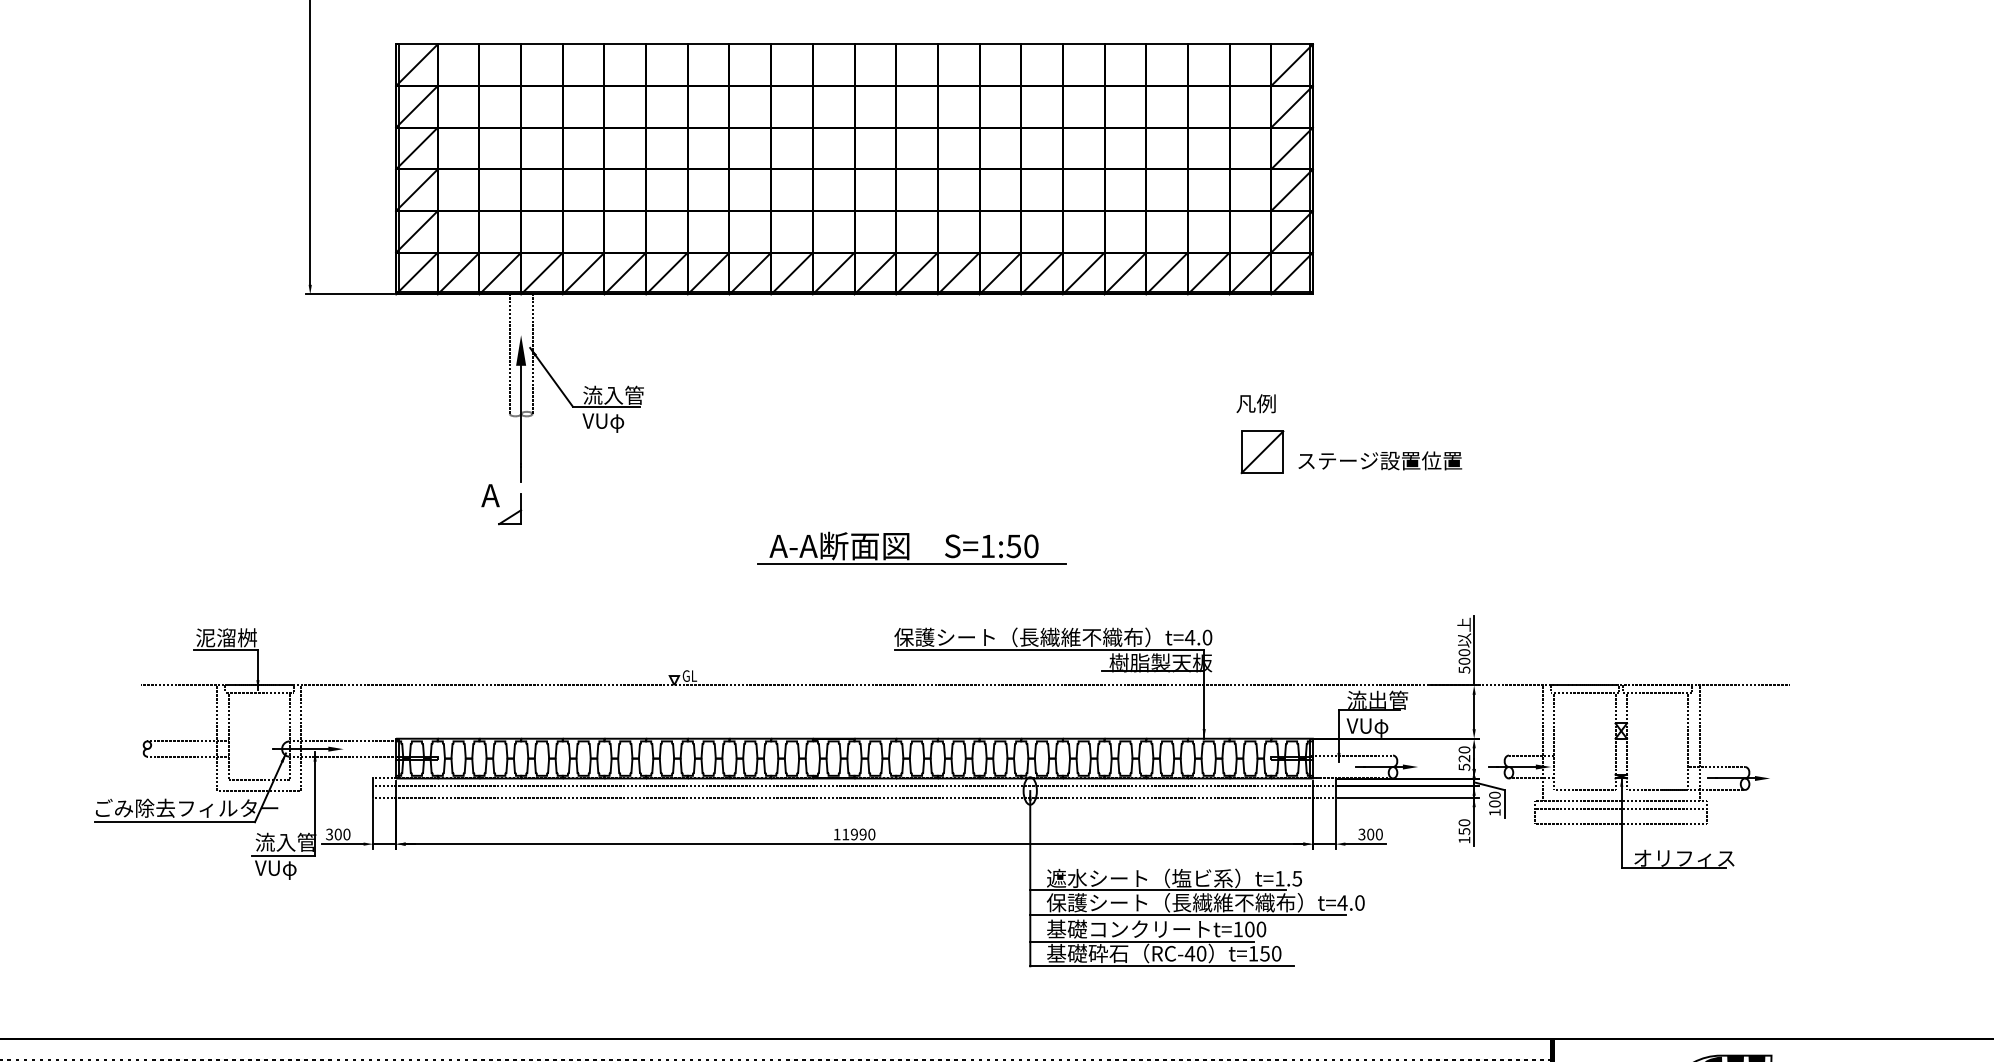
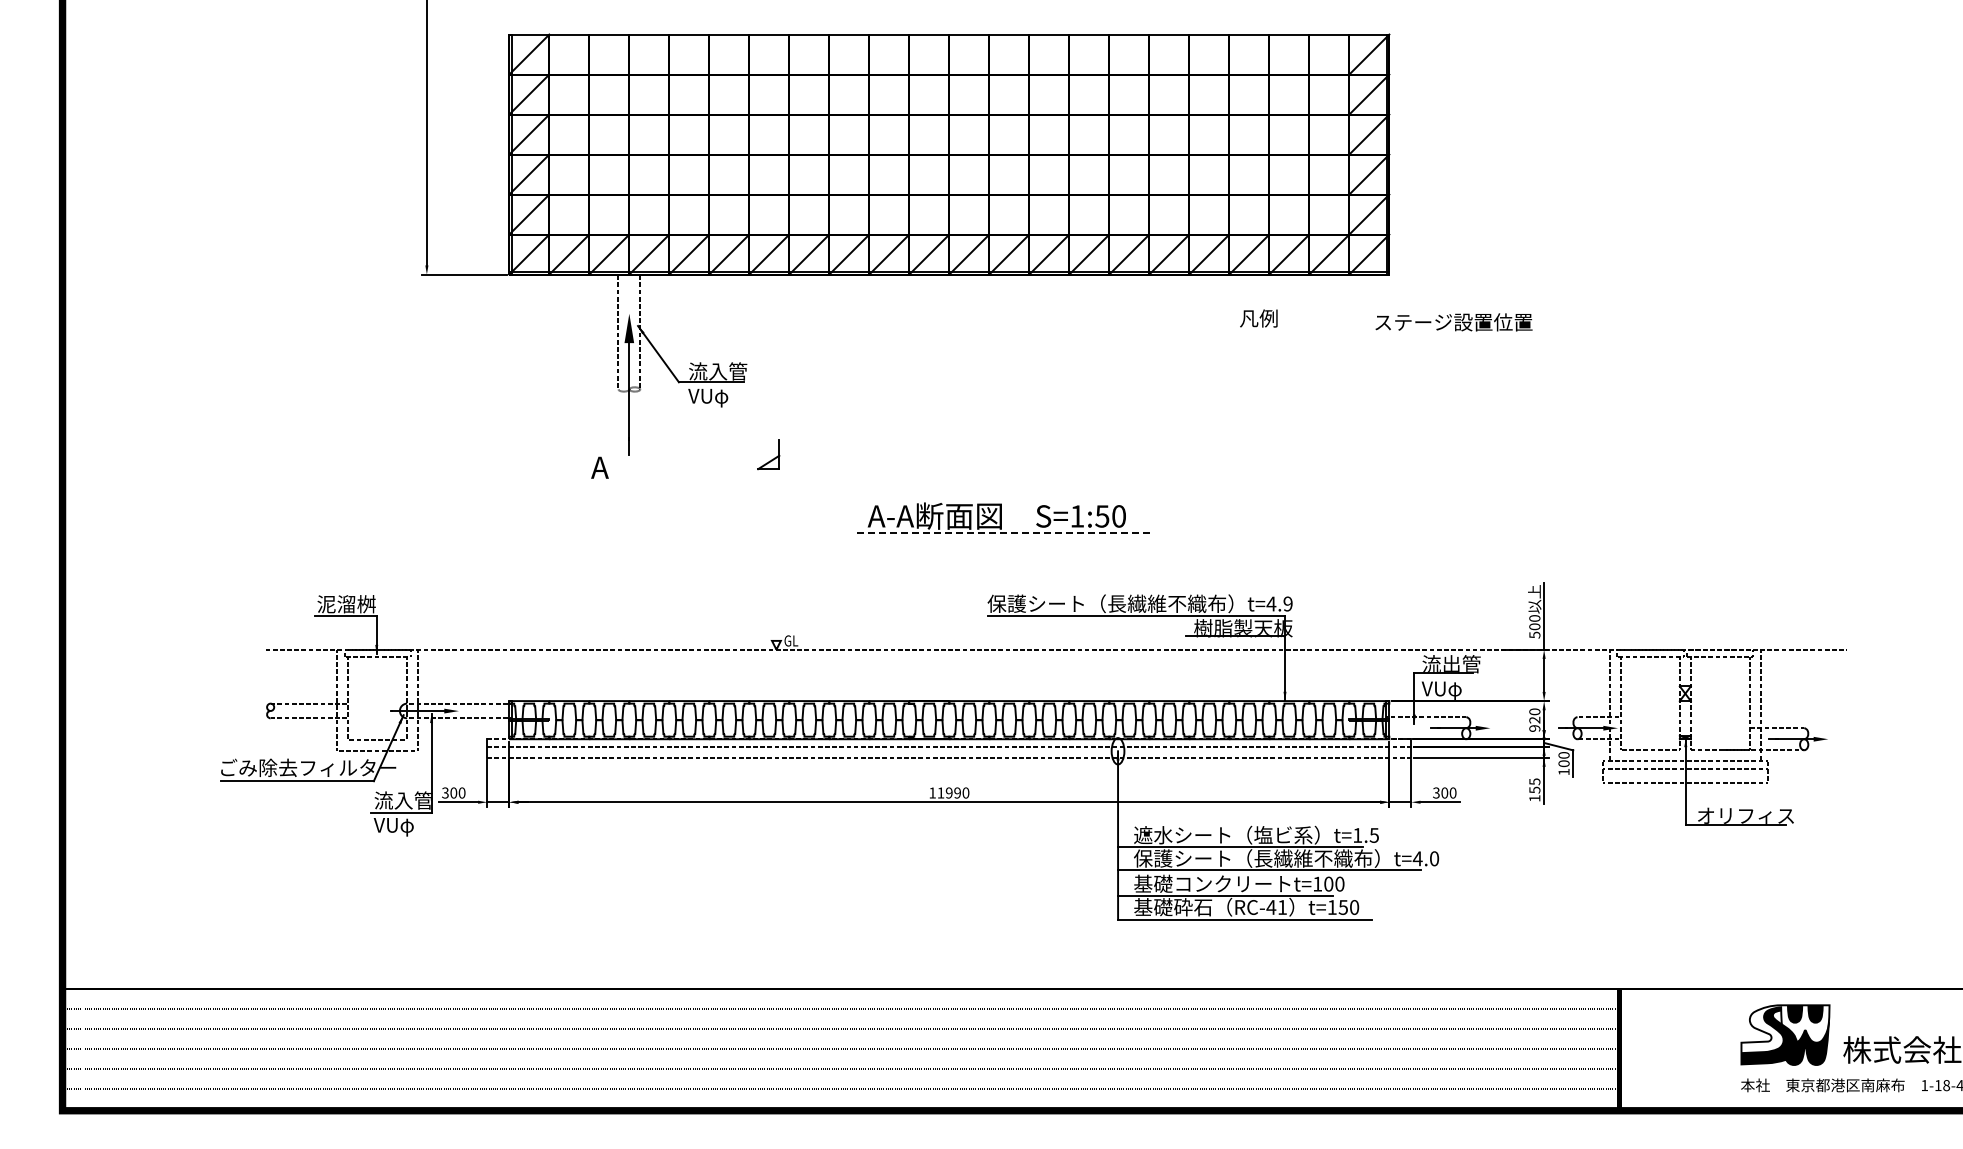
text: (1255, 403) -> (1258, 318), moved
part: (1262, 451) -> (1340, 425), removed
text: (1379, 461) -> (1453, 322), moved
part: (509, 508) -> (768, 454), moved
line: (911, 563) -> (1004, 532), solid -> dashed
text: (1206, 637) -> (1287, 603), t=4.0 -> t=4.9
text: (1464, 767) -> (1534, 728), 520 -> 920
text: (1464, 822) -> (1534, 781), 150 -> 155
text: (1201, 953) -> (1282, 907), RC-40 -> RC-41

